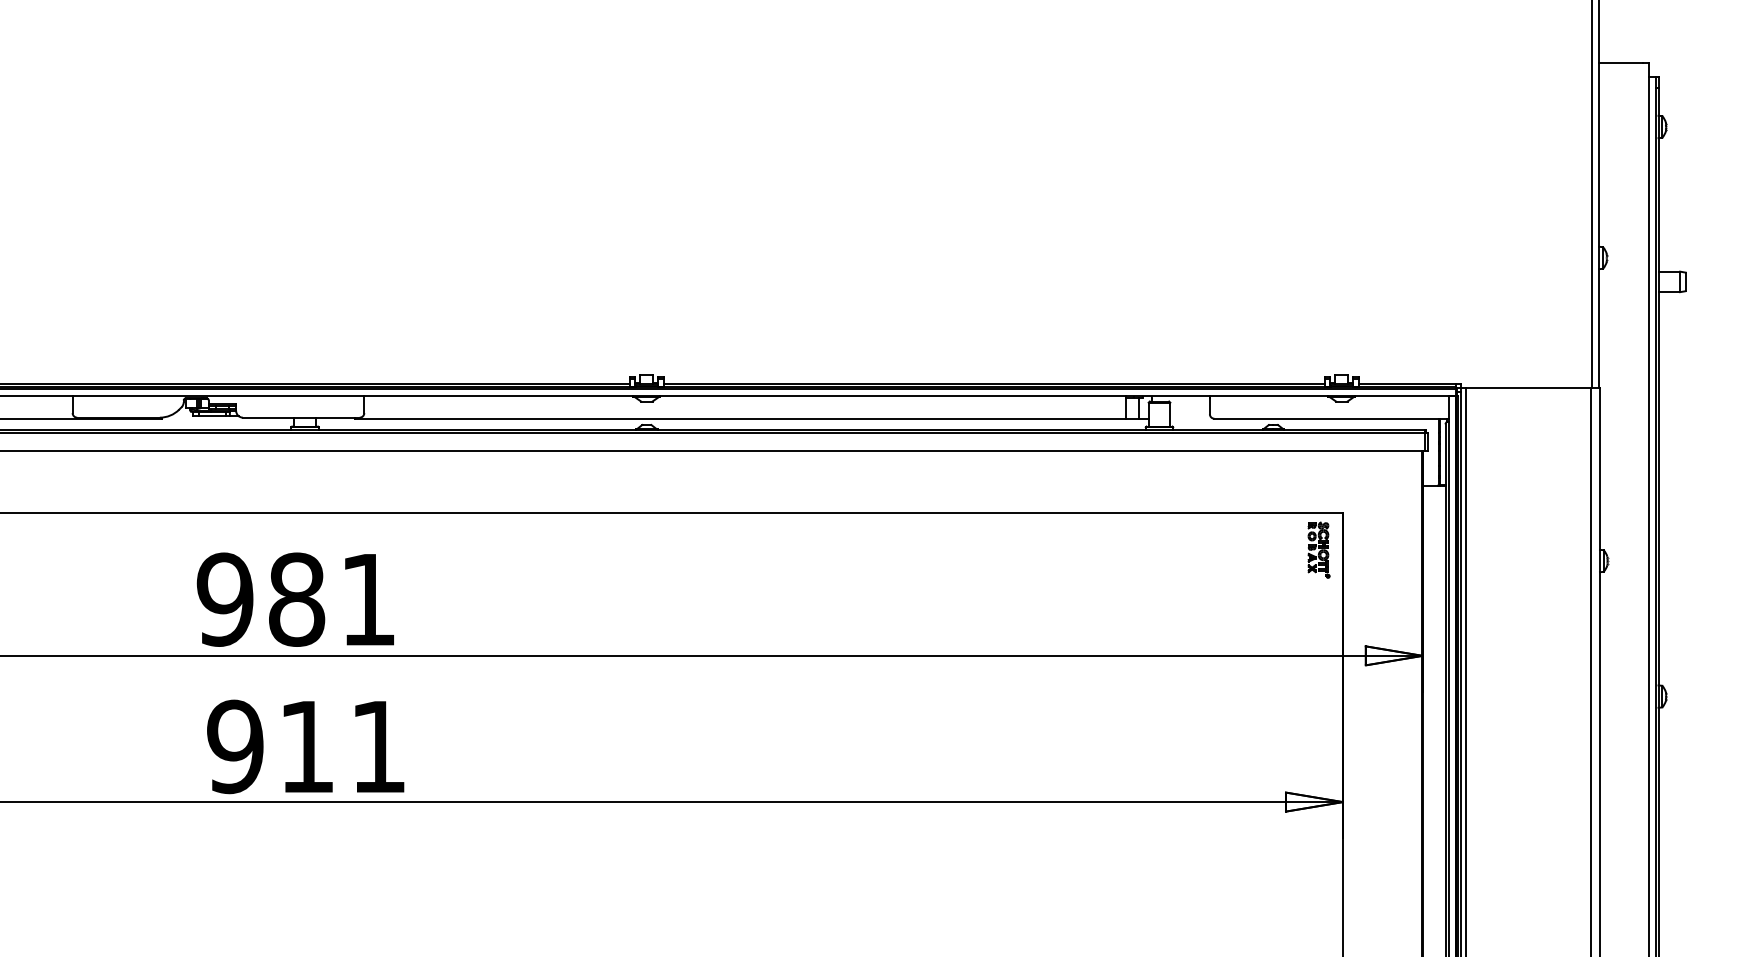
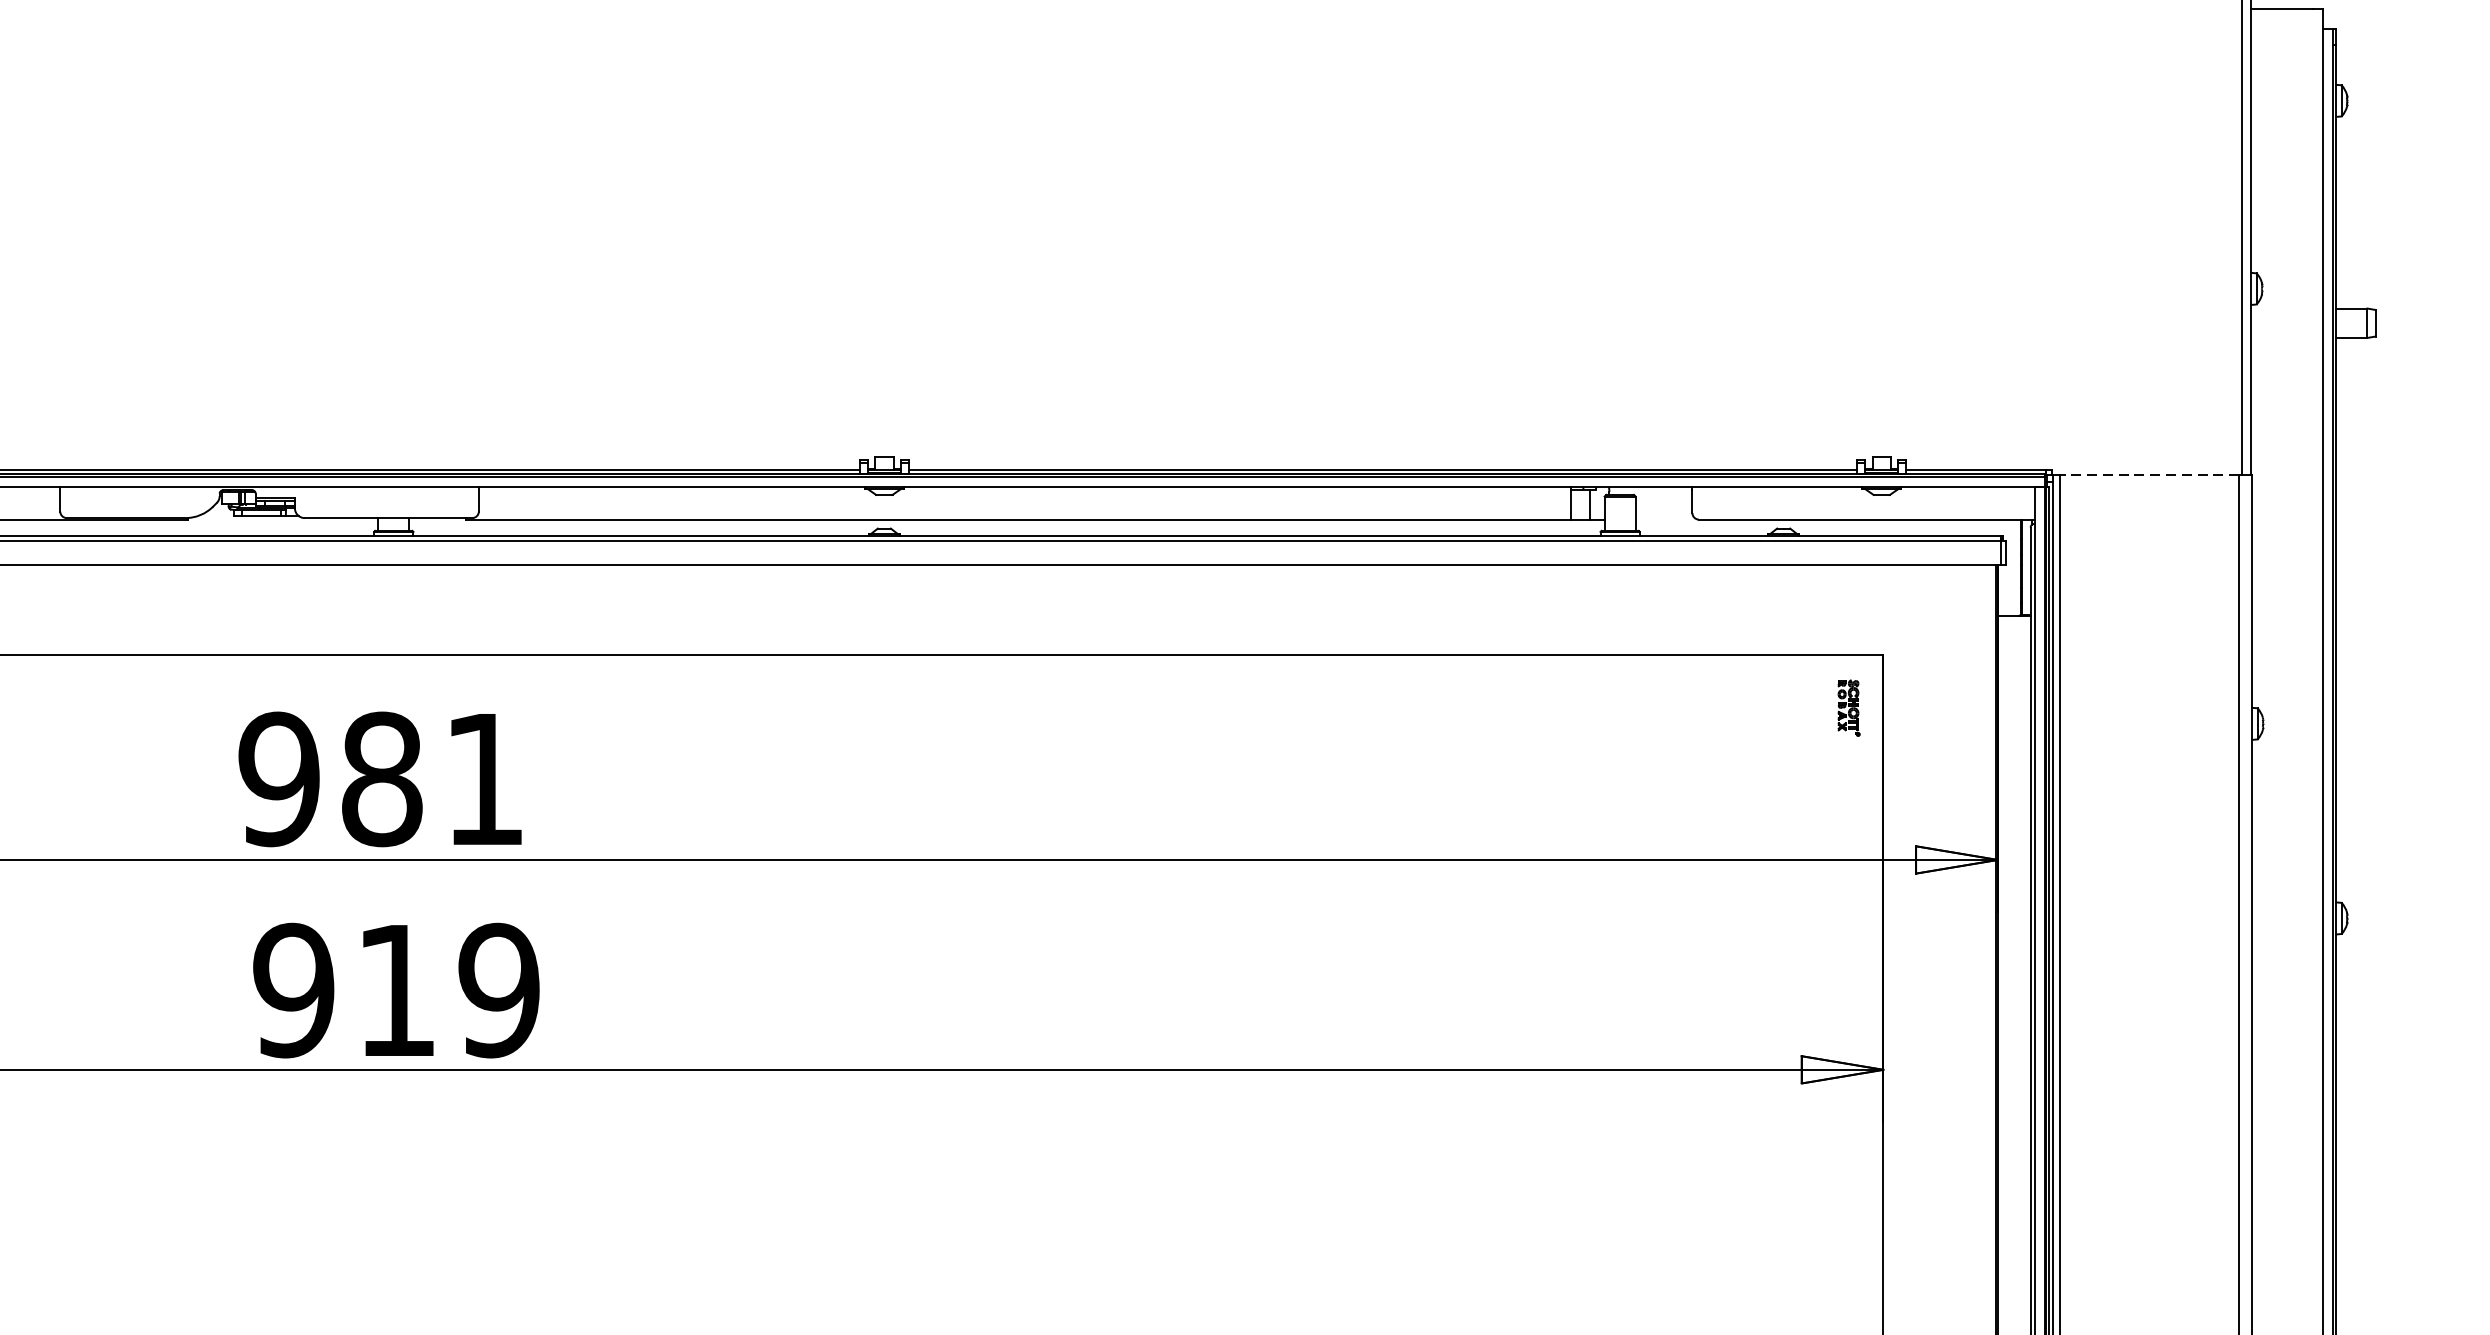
line: (1527, 387) -> (2148, 474), solid -> dashed
part: (1318, 549) -> (1848, 707), size x0.7
text: (378, 746) -> (499, 990), 911 -> 919

